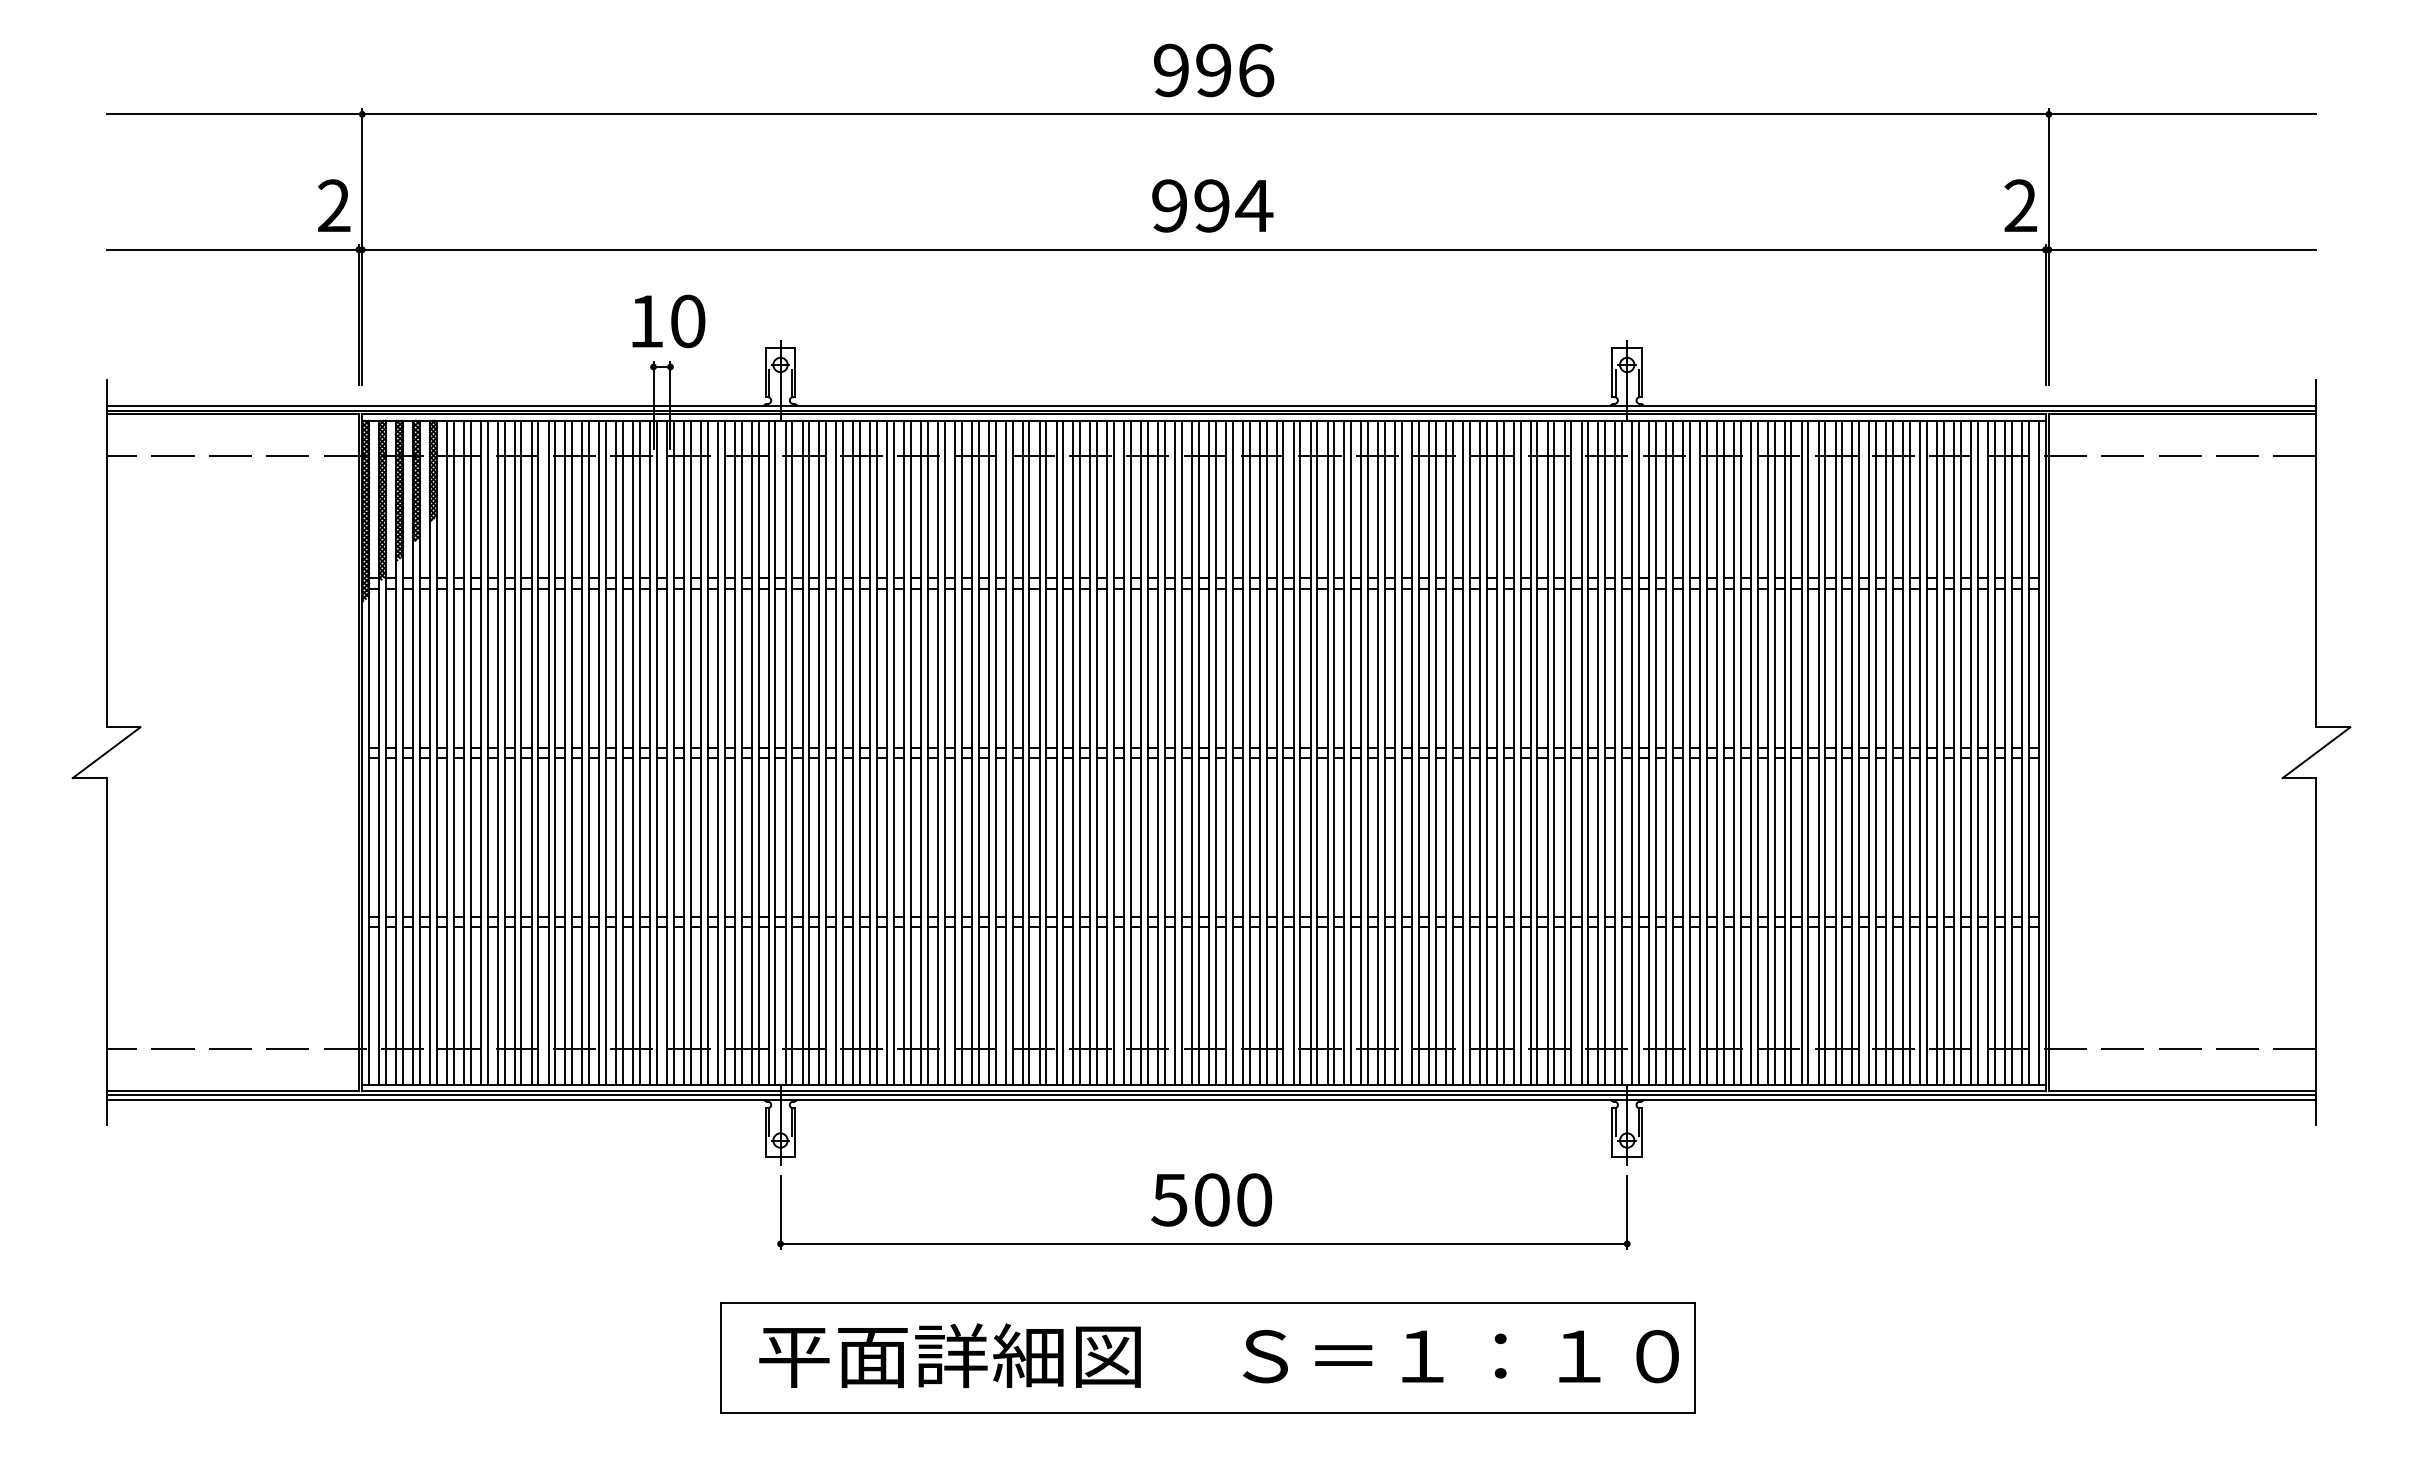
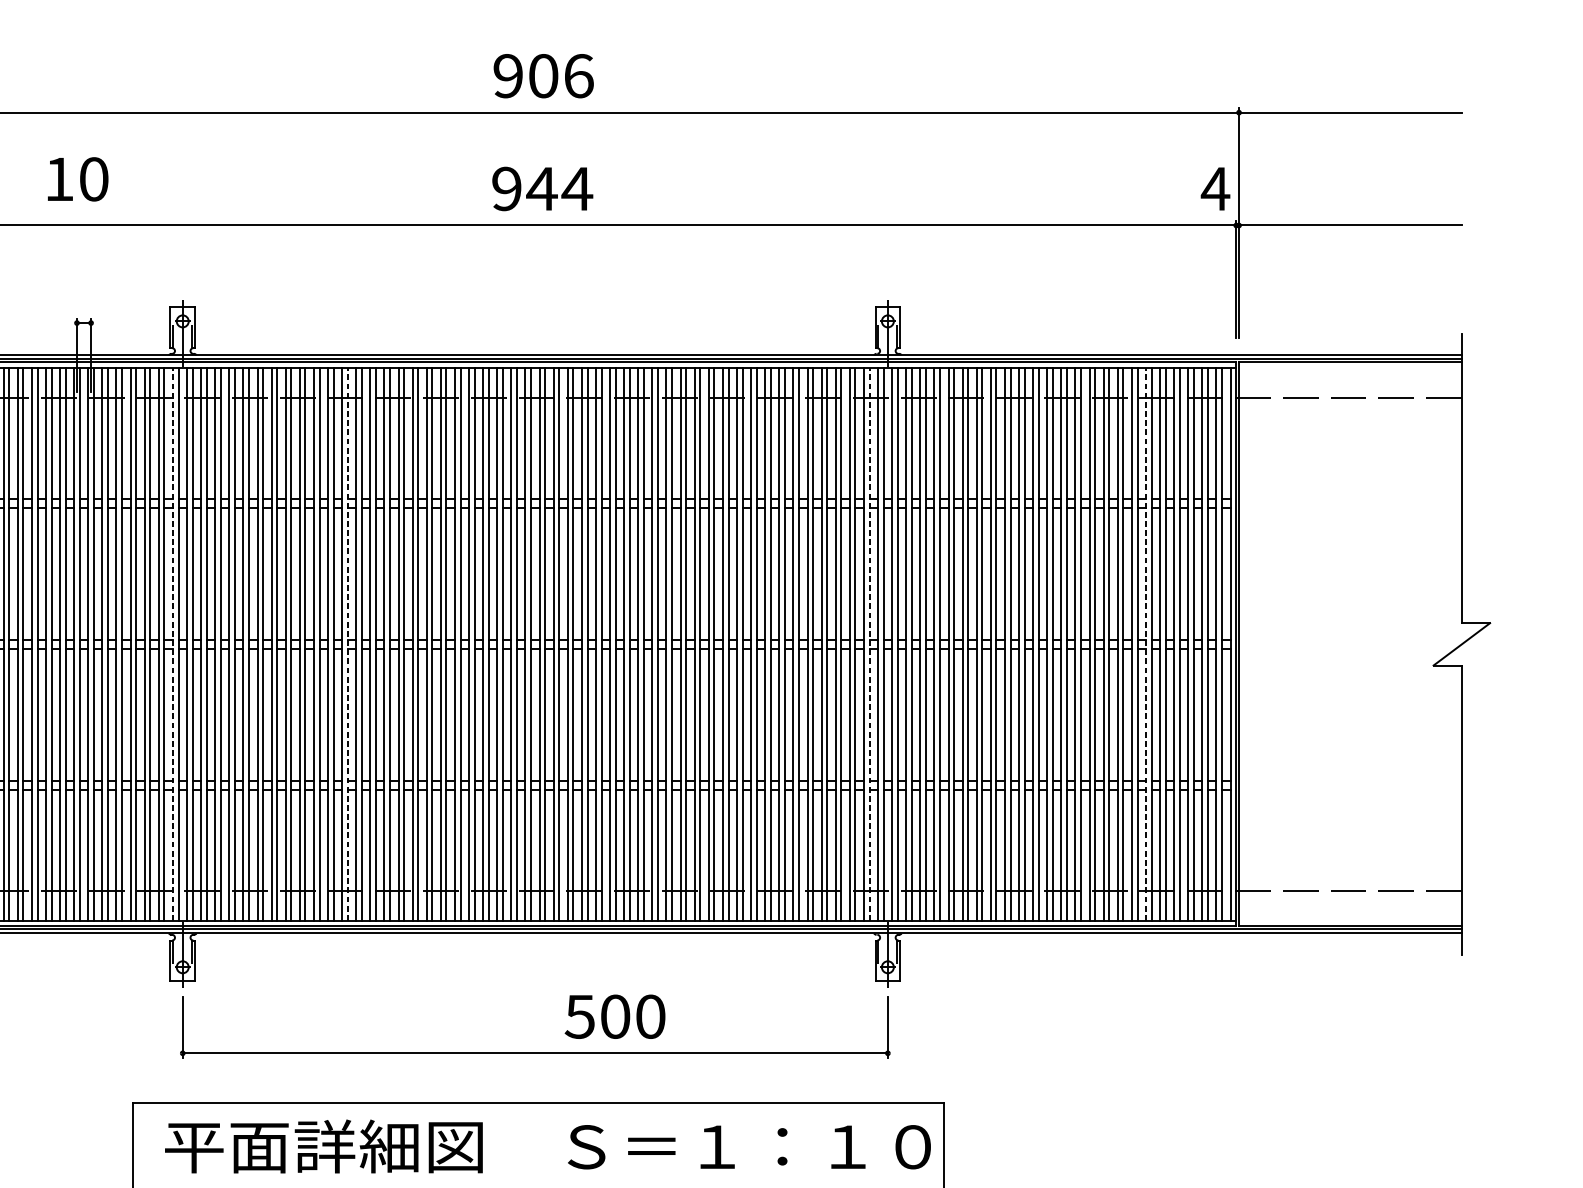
text: (1213, 70) -> (543, 76), 996 -> 906
text: (1211, 205) -> (541, 188), 994 -> 944
text: (2020, 205) -> (1215, 188), 2 -> 4
text: (668, 321) -> (77, 179), moved
line: (768, 752) -> (172, 644), solid -> dashed
line: (978, 752) -> (347, 644), solid -> dashed
line: (1605, 752) -> (869, 644), solid -> dashed
line: (1937, 752) -> (1146, 644), solid -> dashed
text: (1211, 1199) -> (614, 1016), moved

